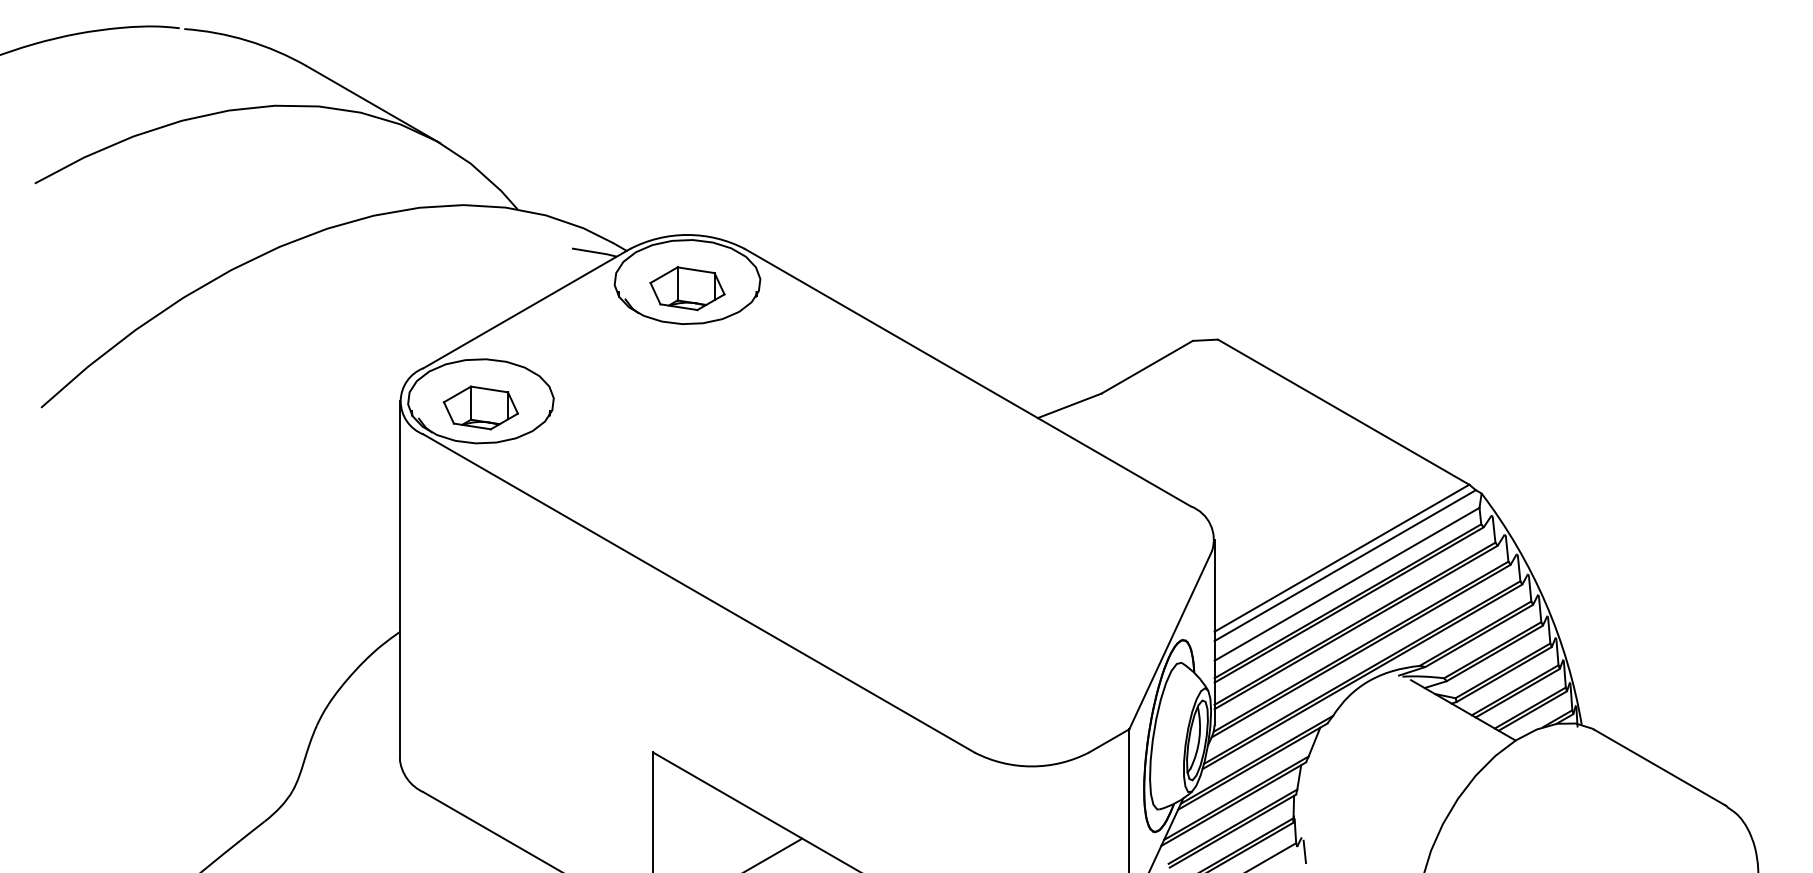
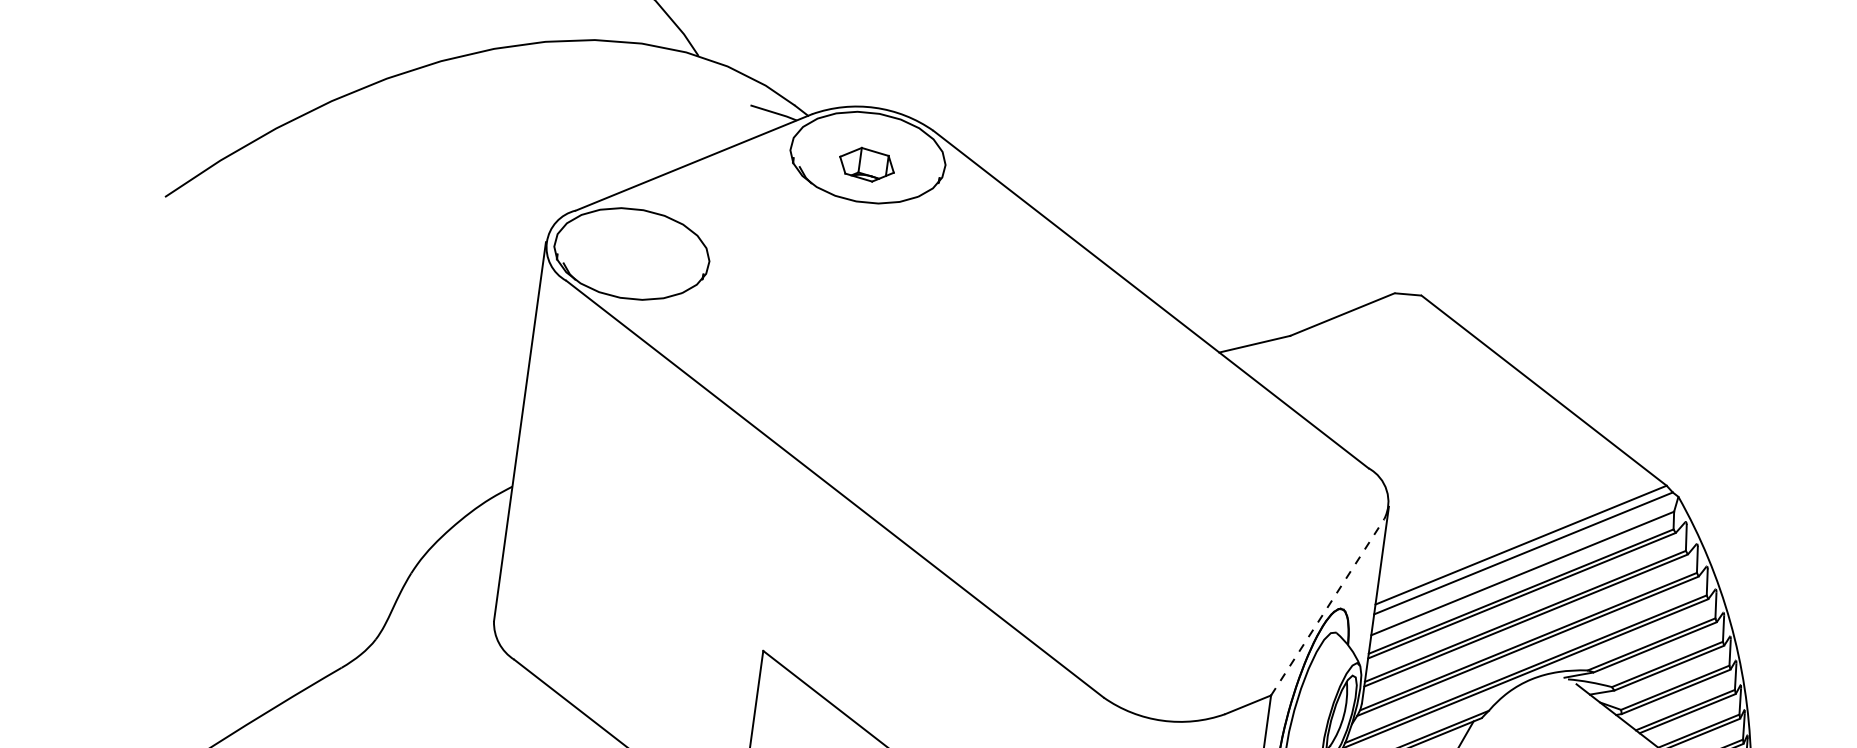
part: (687, 288) -> (867, 164), size x0.7
part: (480, 407) -> (630, 260), removed
line: (1170, 640) -> (1327, 607), solid -> dashed

